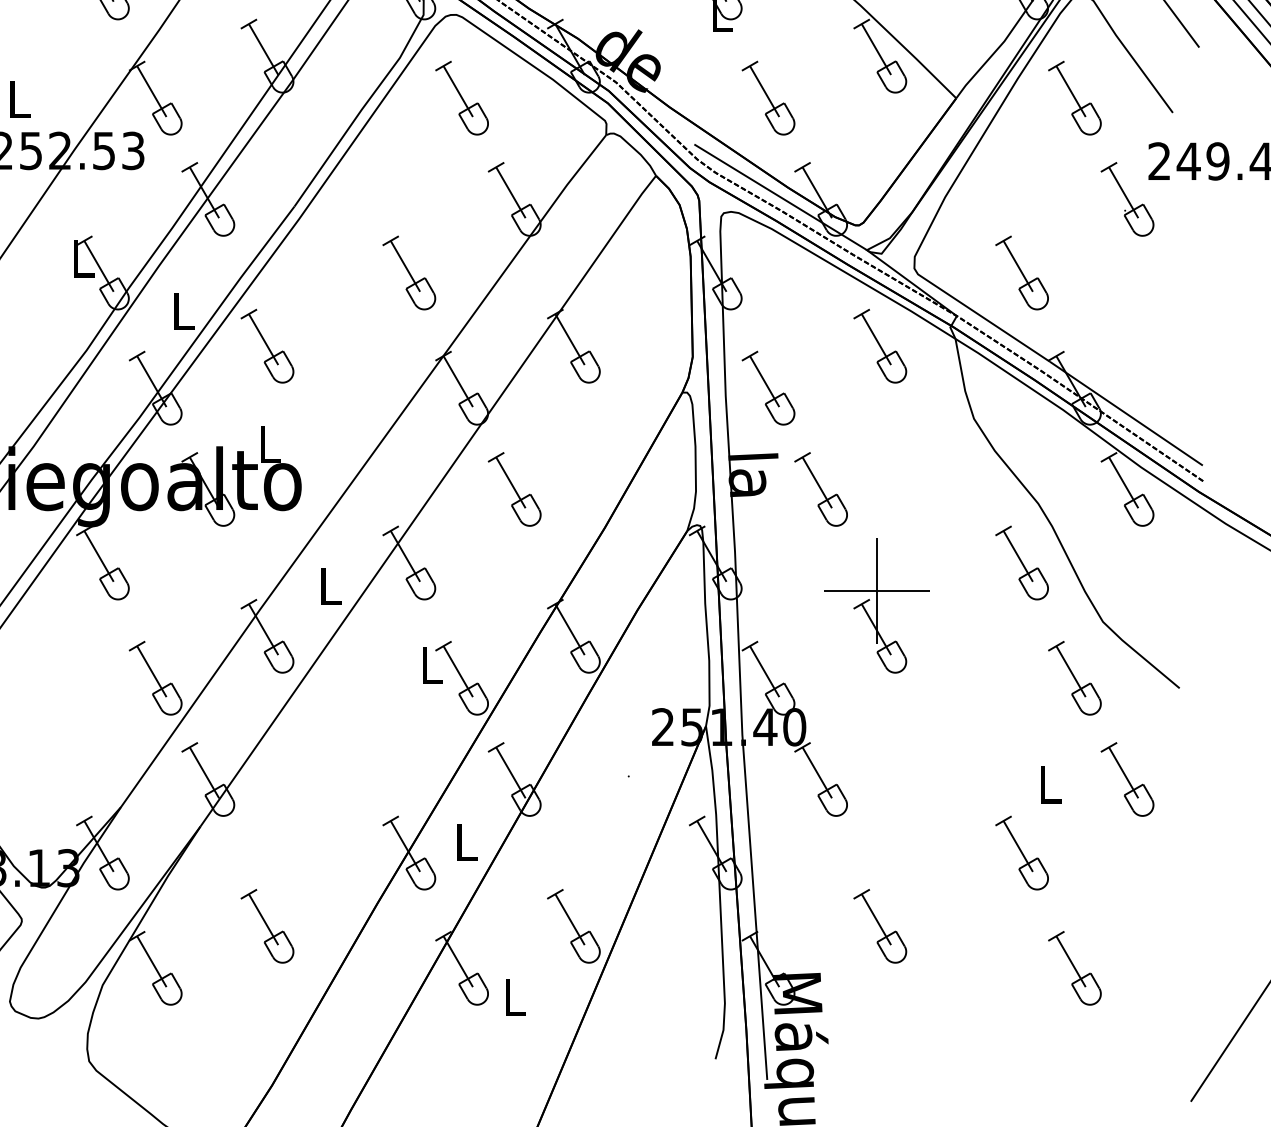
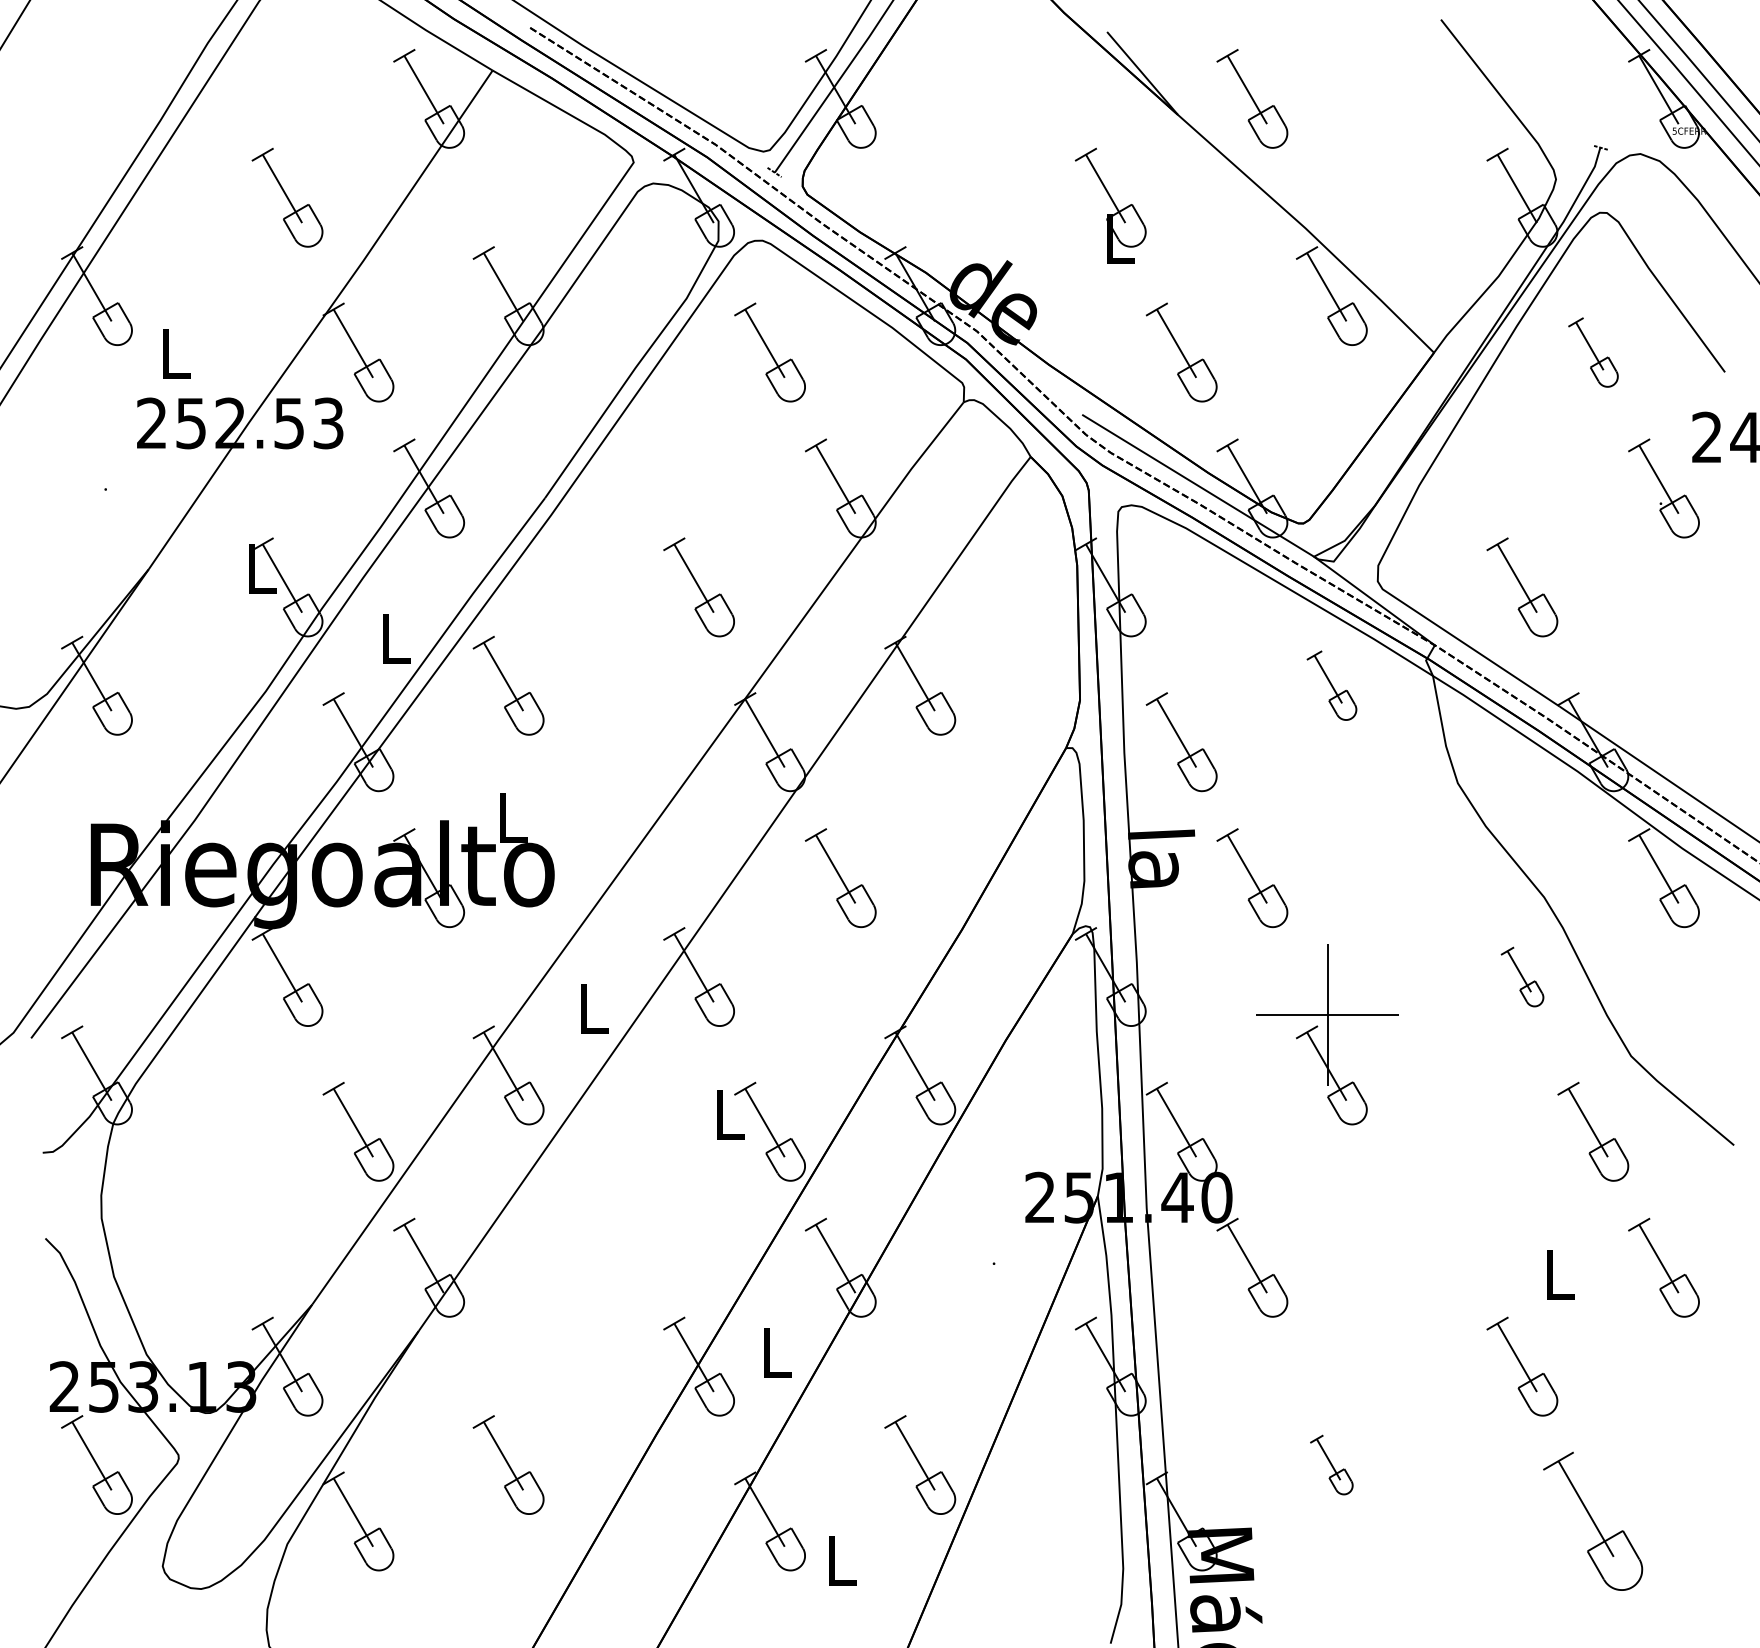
part: (1074, 98) -> (1593, 352), size x0.7
part: (879, 345) -> (1331, 685), size x0.7
part: (1022, 562) -> (1522, 976), size x0.6
part: (879, 925) -> (1331, 1464), size x0.6
part: (1074, 968) -> (1593, 1521), size x1.4

